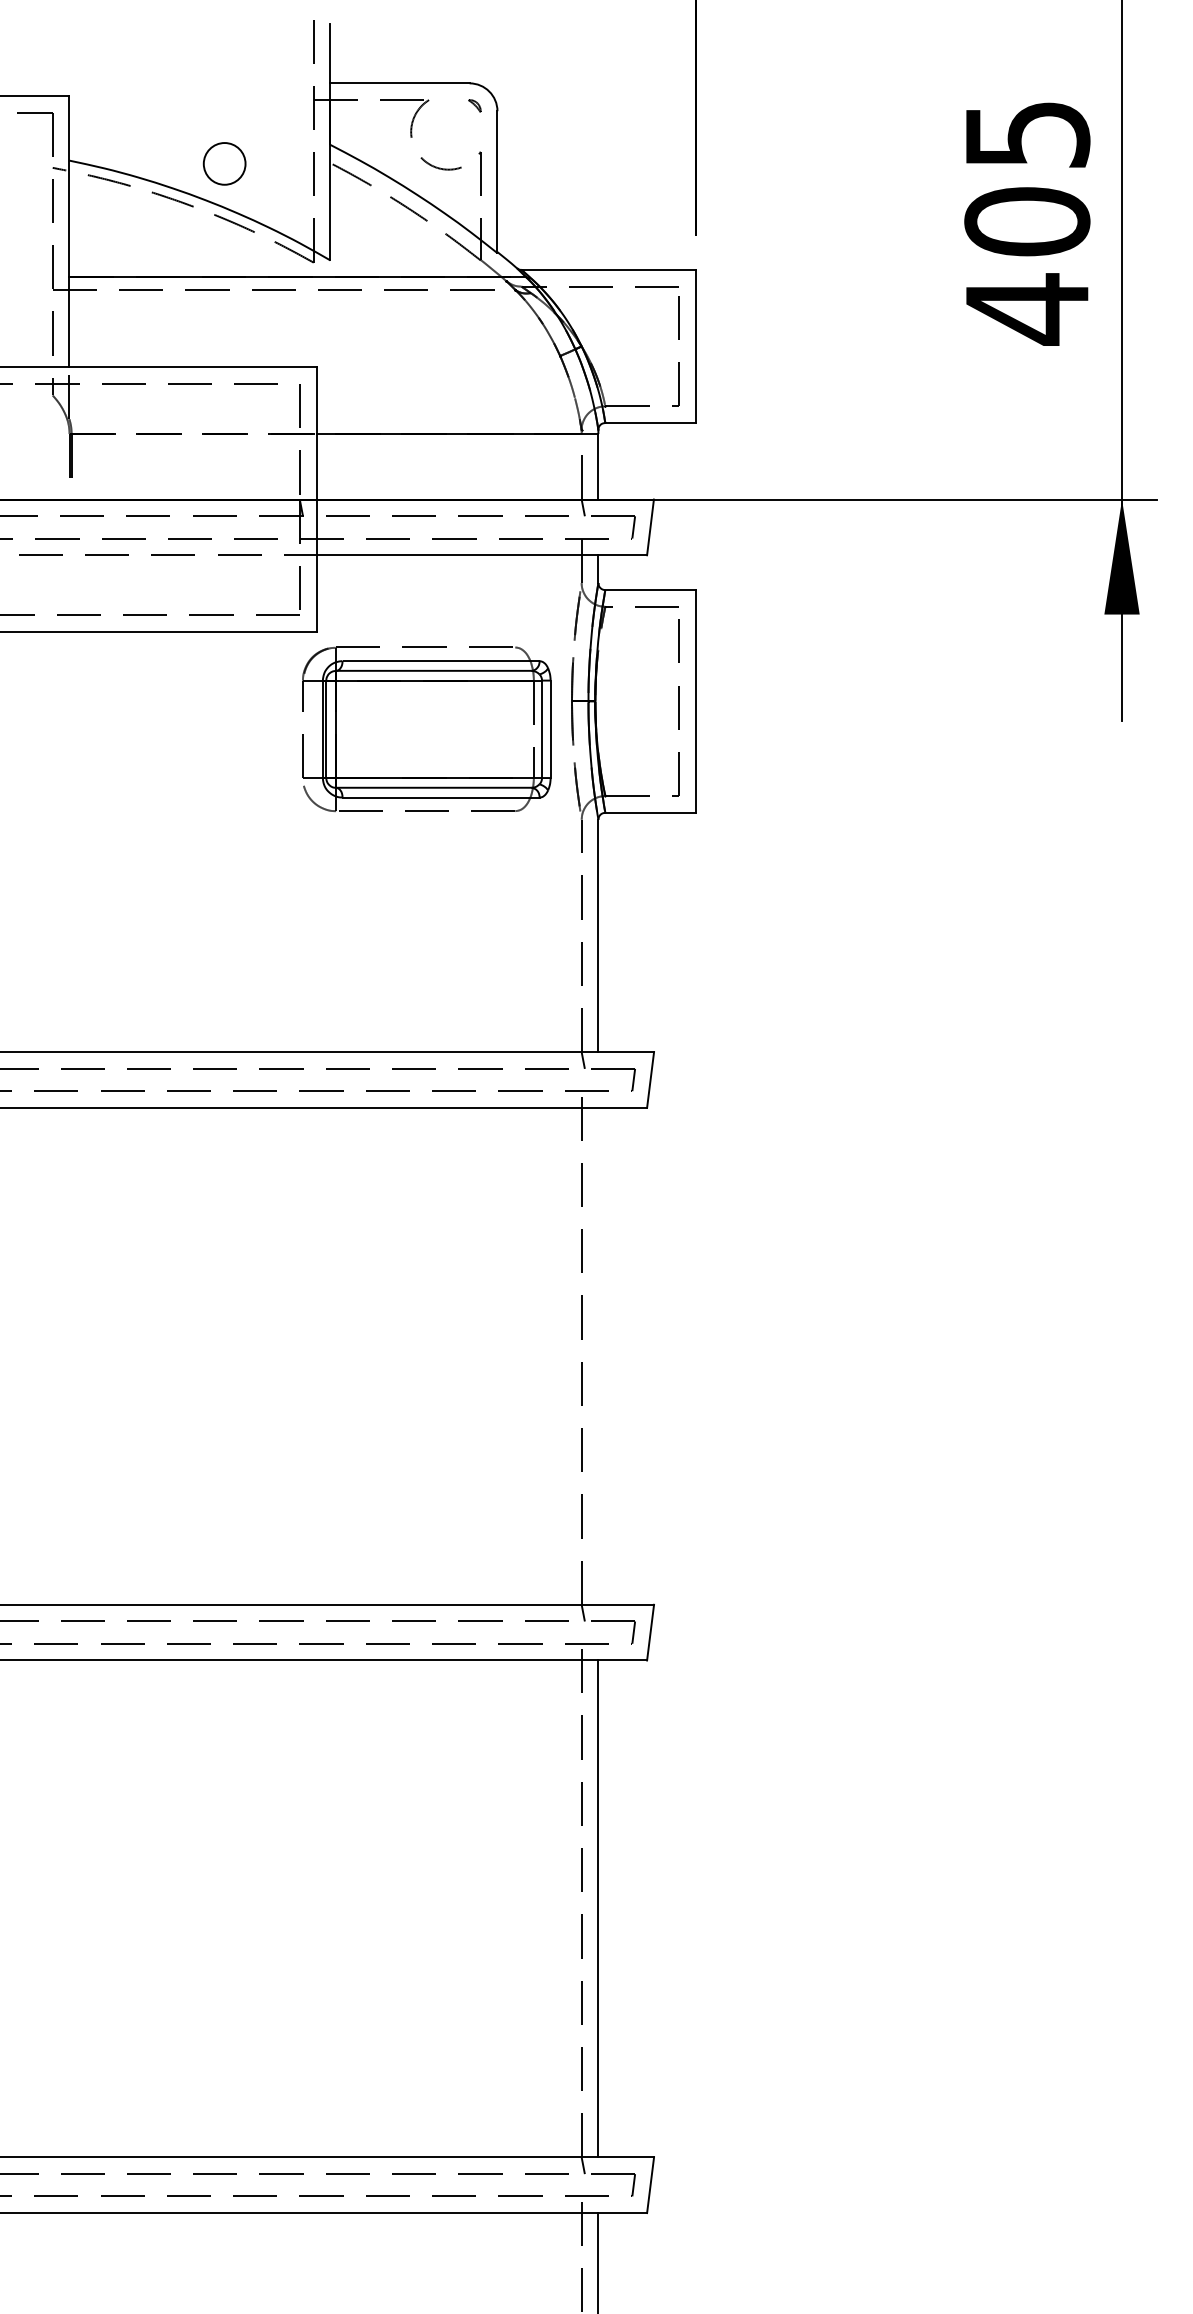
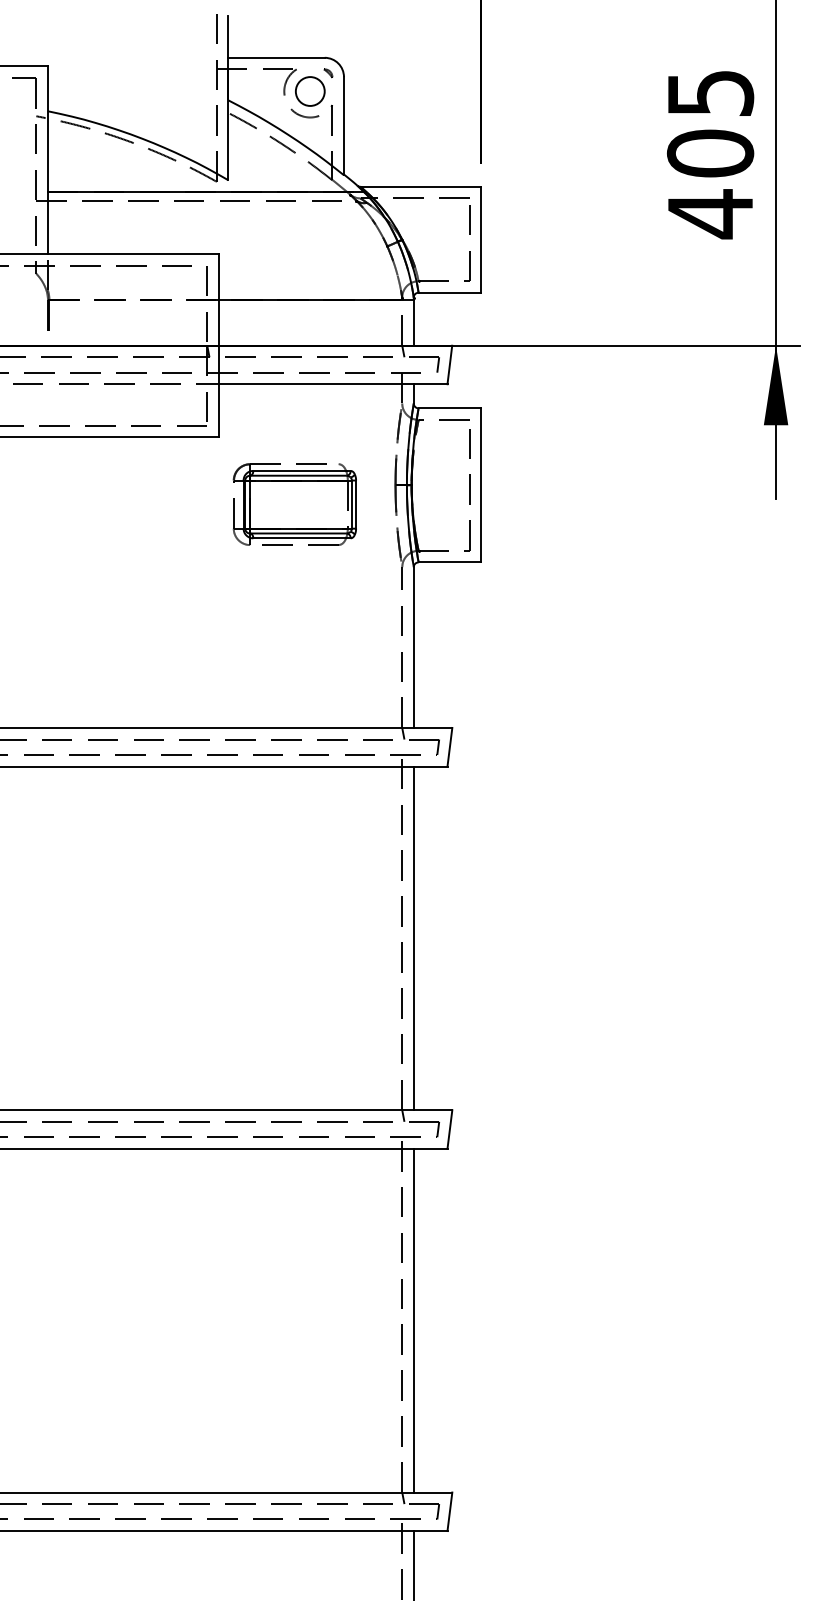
circle: (224, 163) -> (310, 91), moved
part: (425, 729) -> (294, 504), size x0.71
line: (597, 1356) -> (413, 938), added

